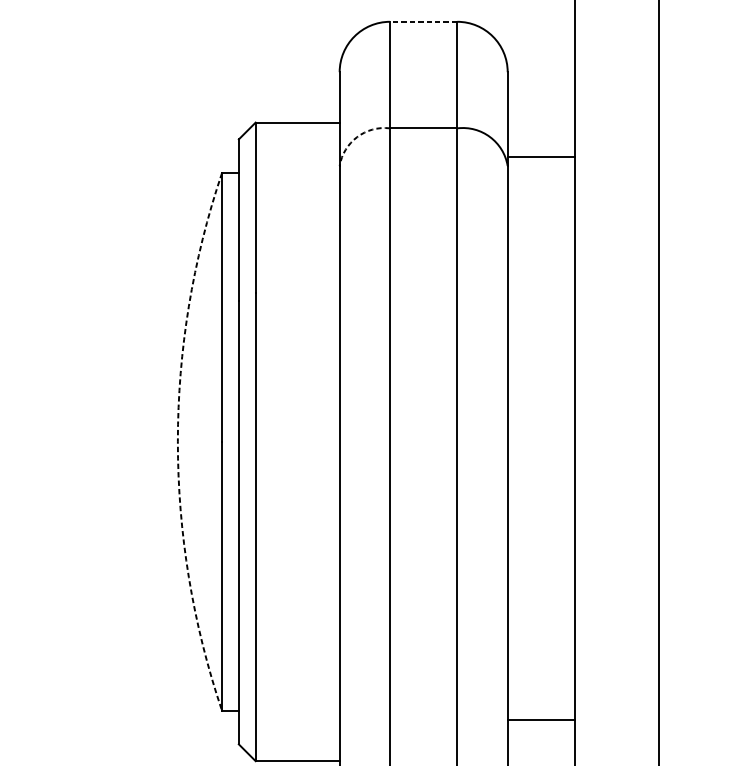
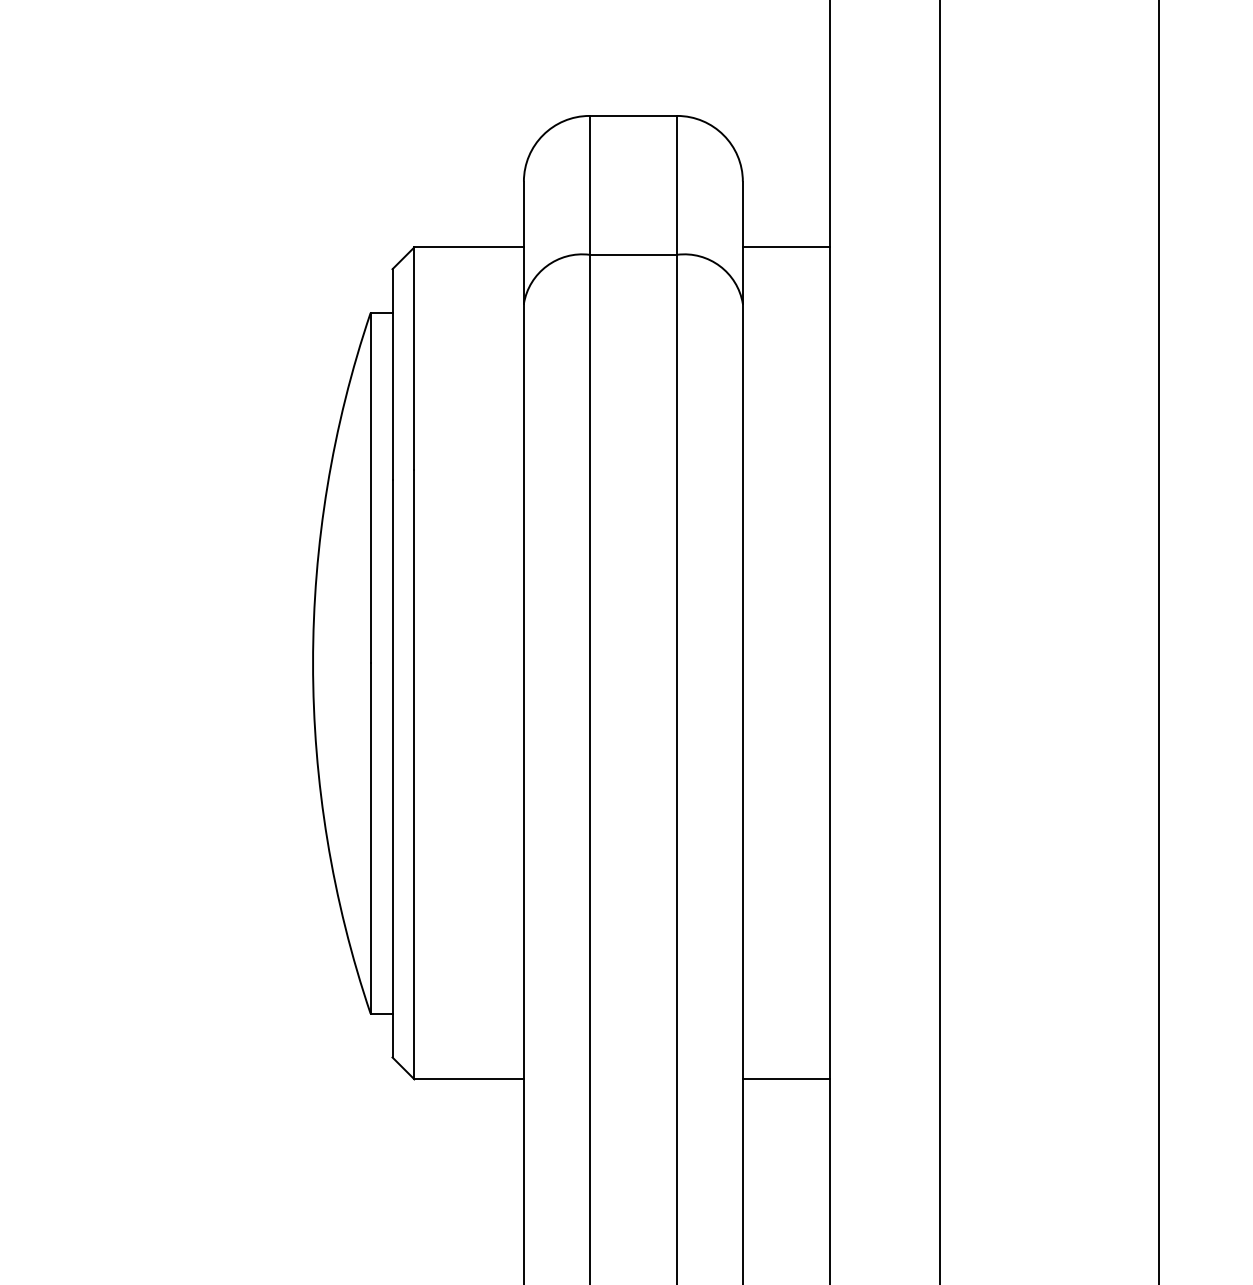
line: (423, 21) -> (633, 115), dashed -> solid
arc: (357, 137) -> (546, 266), dashed -> solid
line: (541, 157) -> (786, 247), moved
arc: (178, 442) -> (313, 663), dashed -> solid
line: (541, 719) -> (786, 1079), moved

